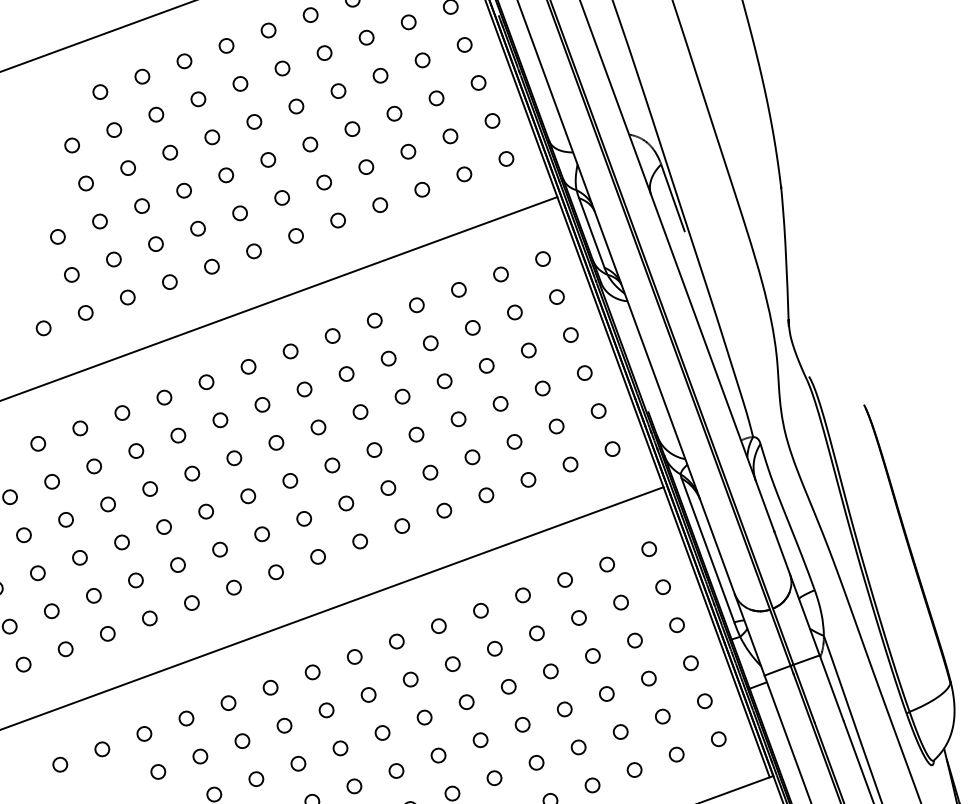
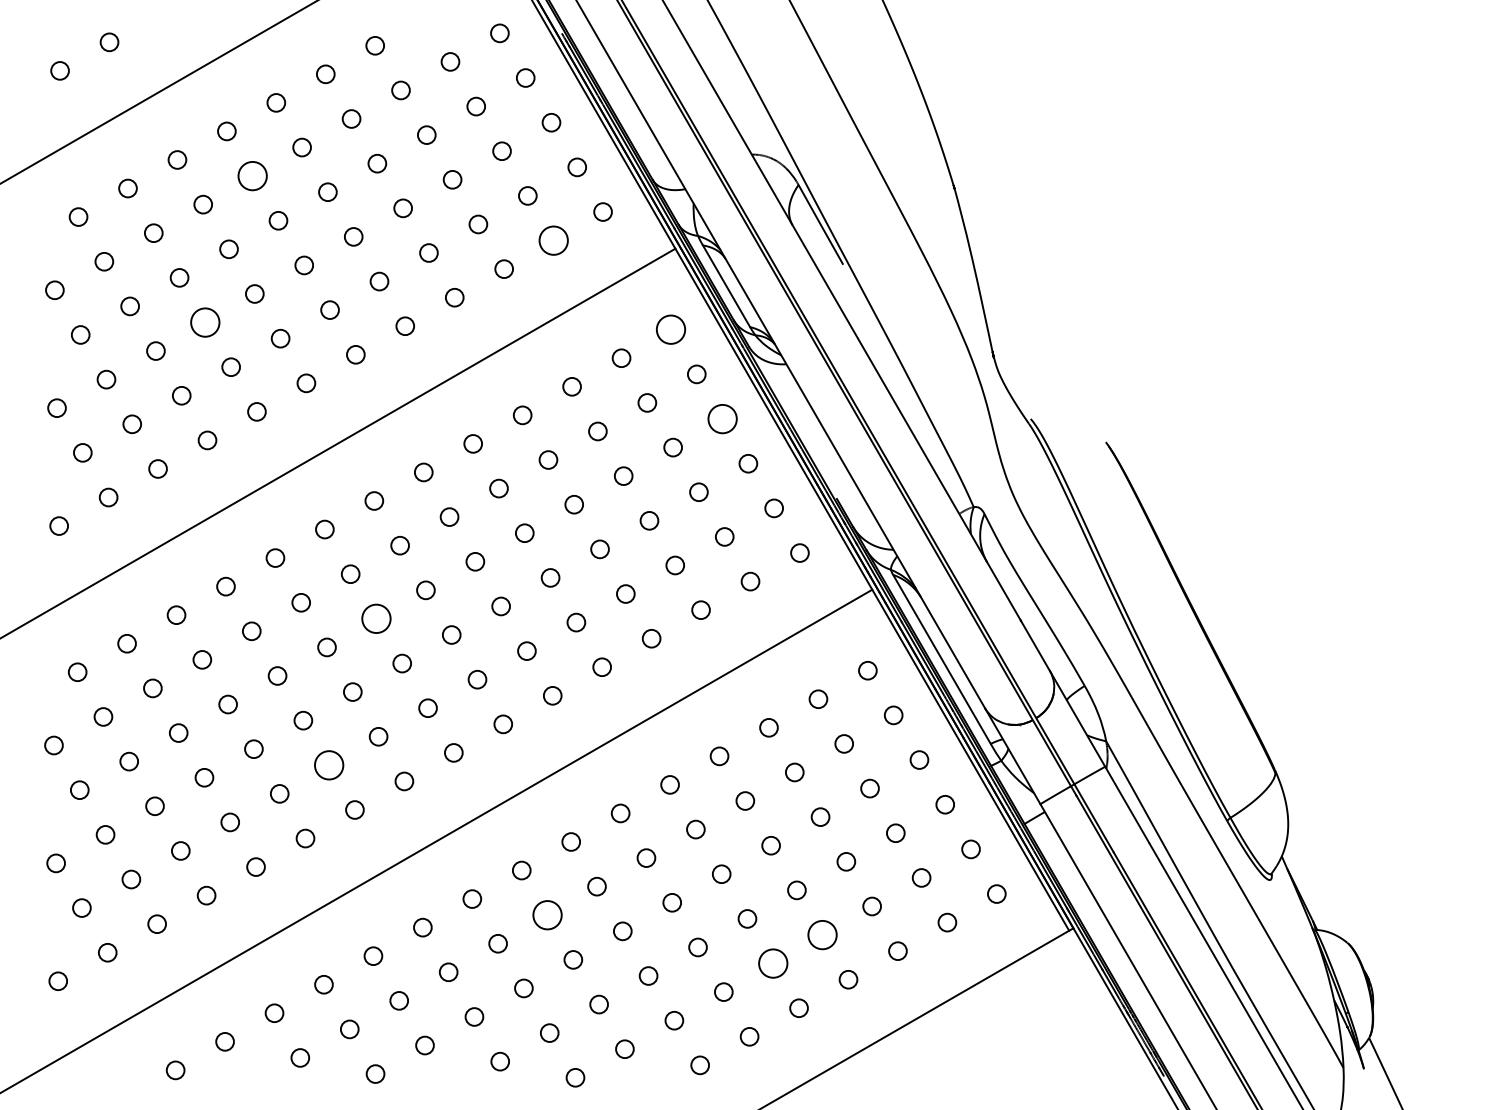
circle: (240, 83) -> (252, 175), size x1.6
circle: (464, 174) -> (553, 240), size x1.6
circle: (184, 190) -> (205, 322), size x1.6
circle: (542, 258) -> (670, 329), size x1.6
circle: (570, 334) -> (722, 418), size x1.6
circle: (276, 442) -> (376, 618), size x1.6
circle: (220, 549) -> (329, 765), size x1.6
circle: (368, 695) -> (547, 915), size x1.6
circle: (578, 746) -> (822, 934), size x1.6
circle: (536, 762) -> (773, 963), size x1.6

